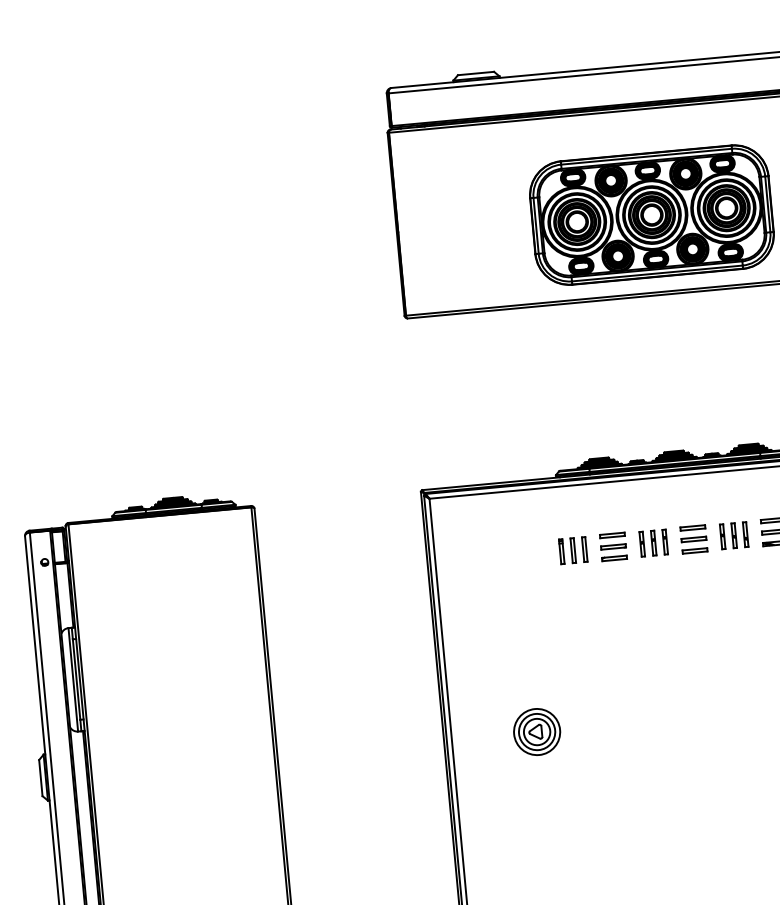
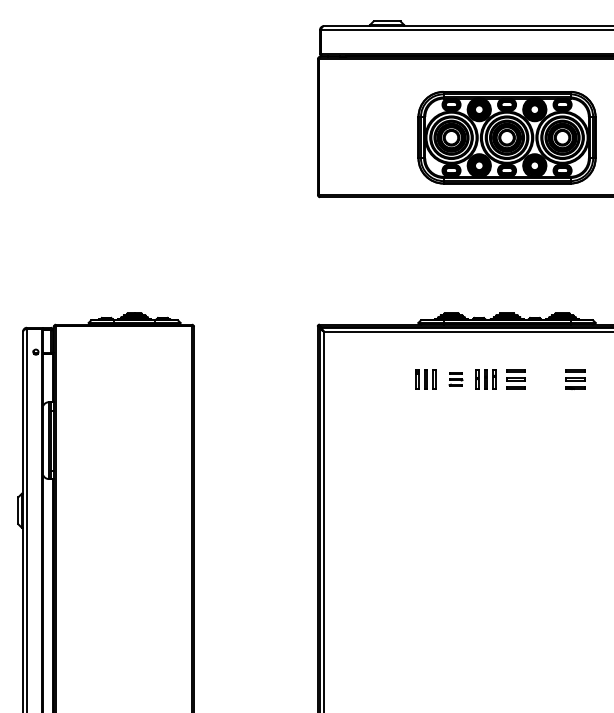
part: (733, 535) -> (545, 379), removed
part: (612, 546) -> (455, 379), size x0.7
part: (537, 731) -> (387, 510), removed

